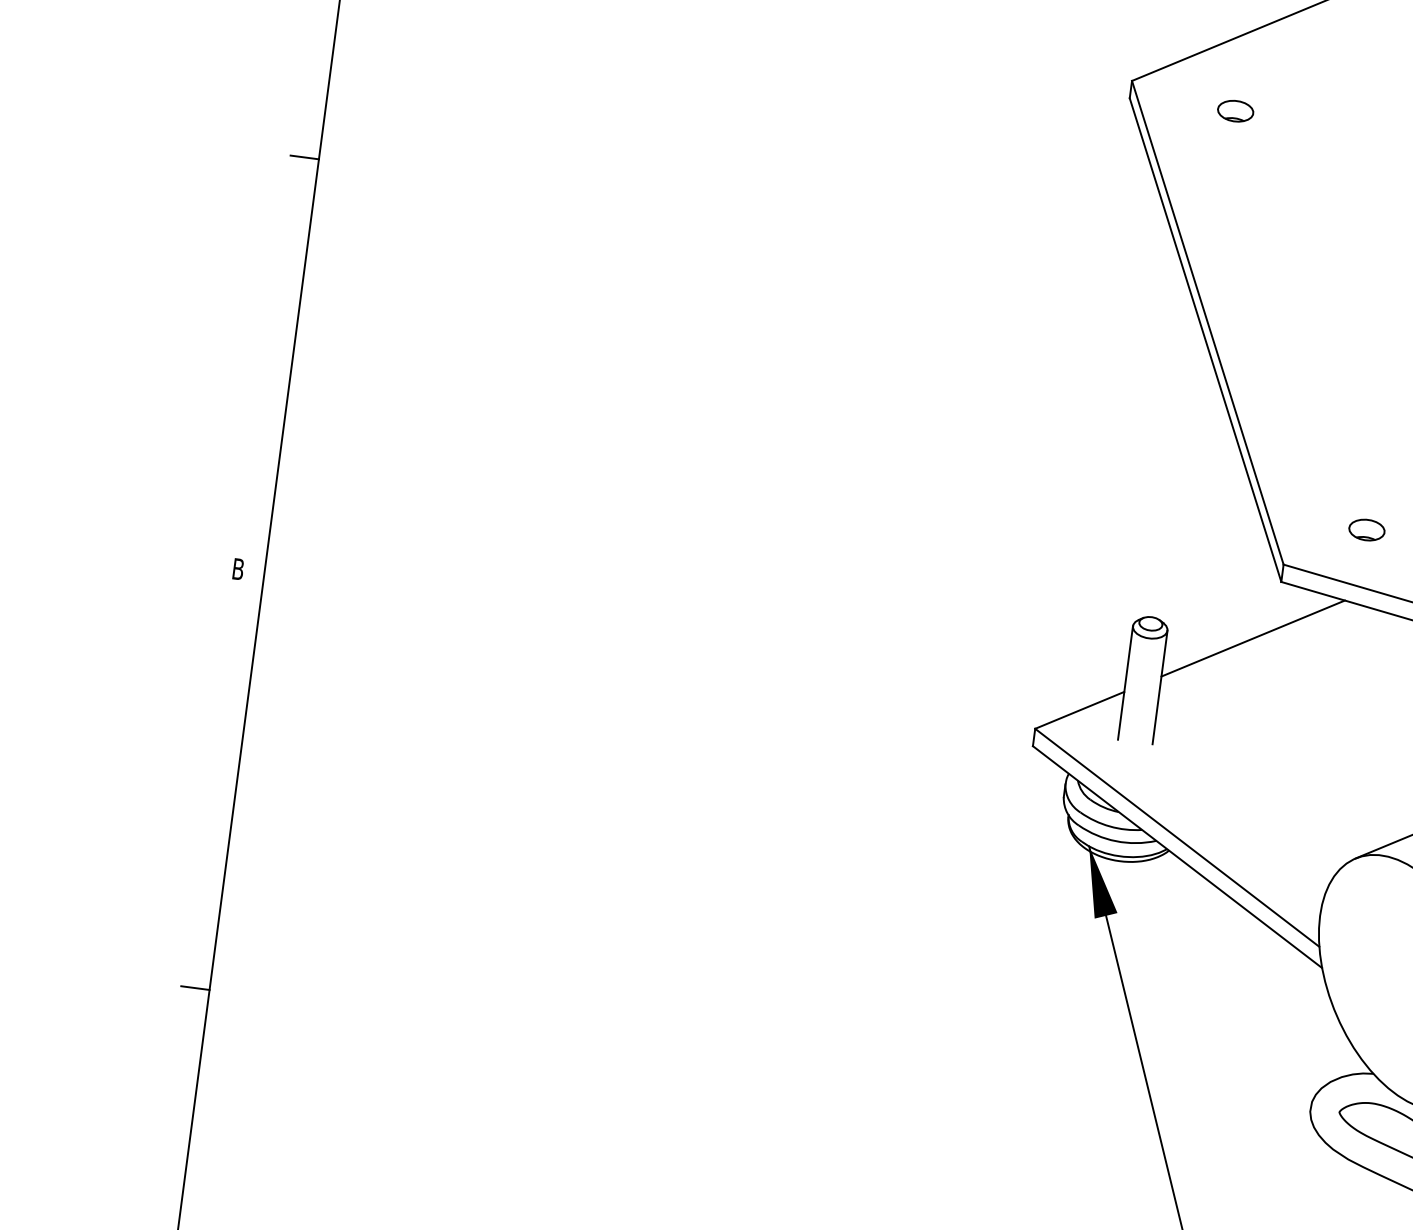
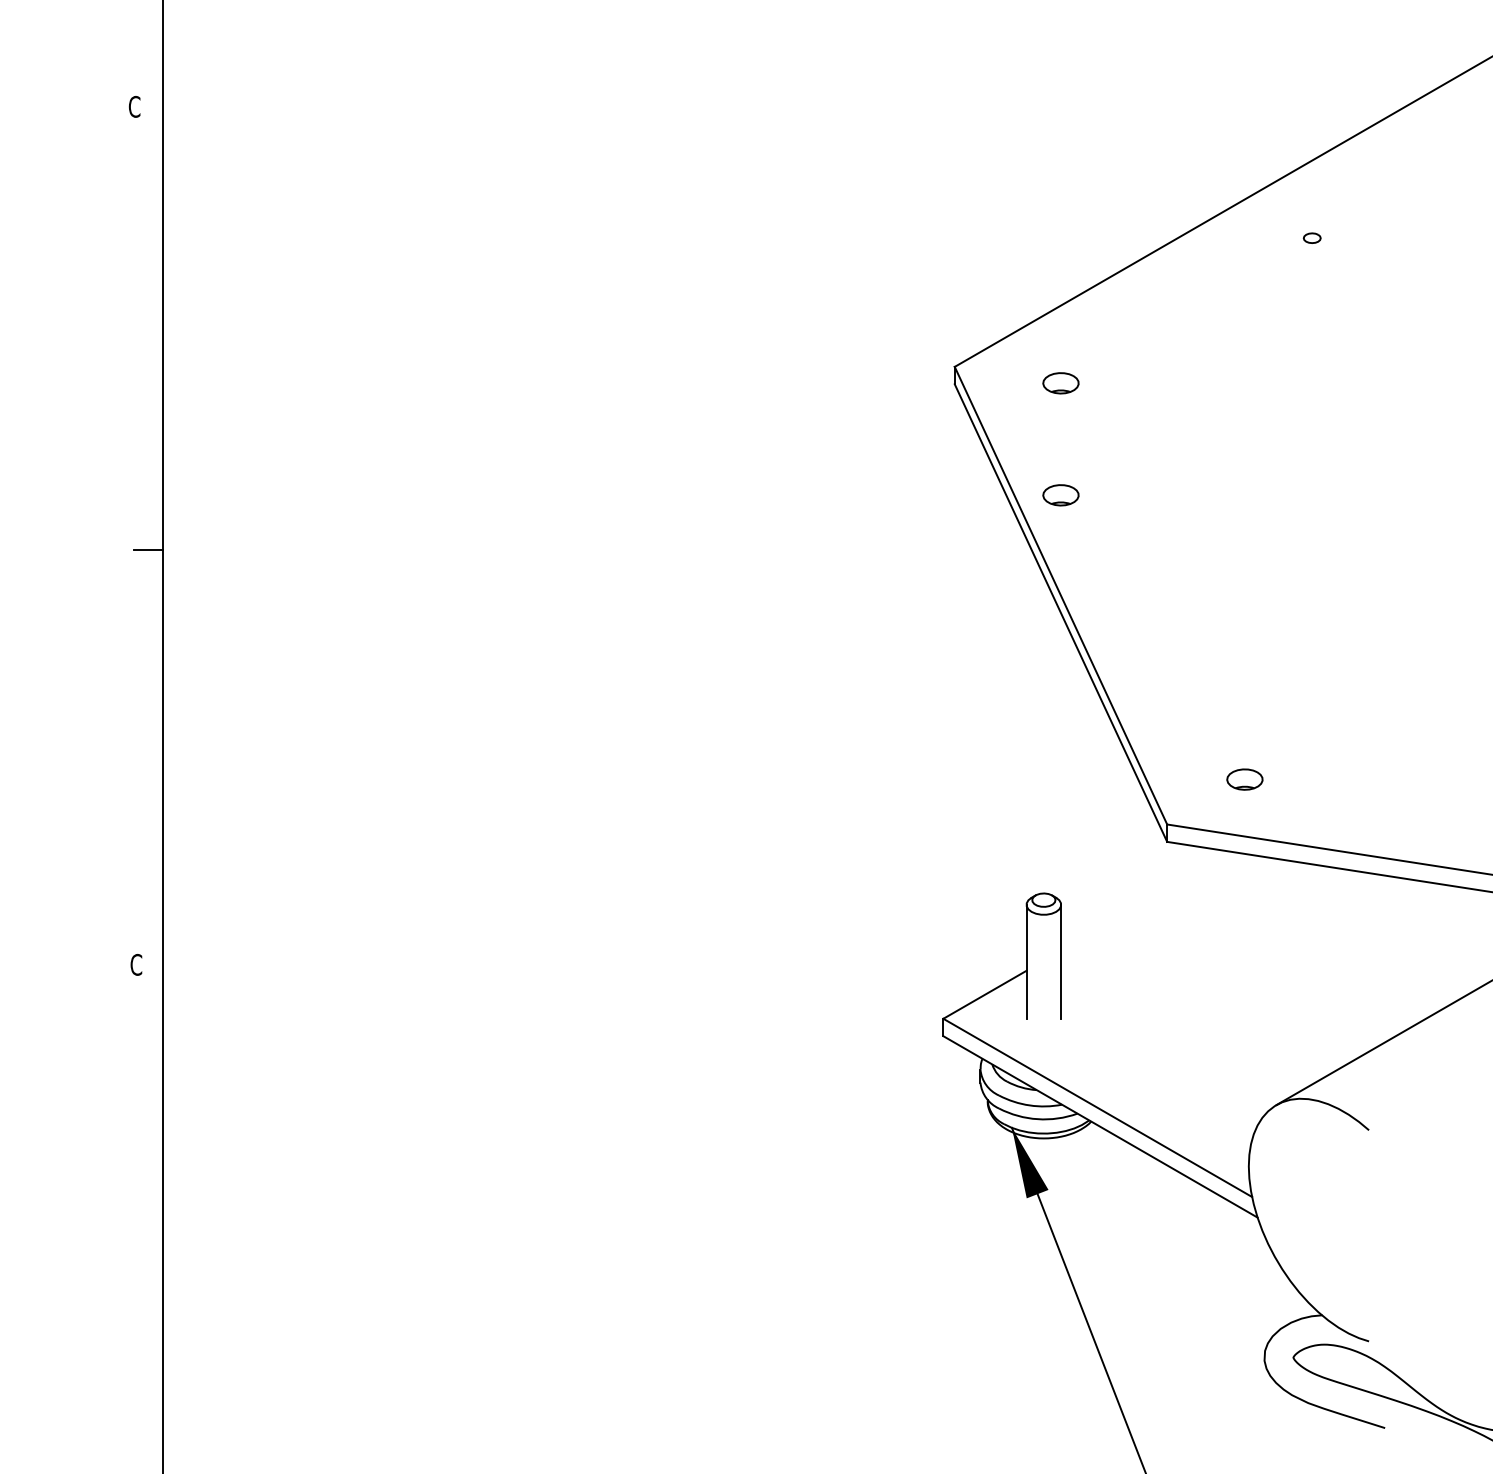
part: (1220, 222) -> (1060, 495), added
text: (238, 568) -> (136, 964), B -> C
line: (1252, 638) -> (1146, 901), removed
line: (195, 987) -> (148, 1383), removed

